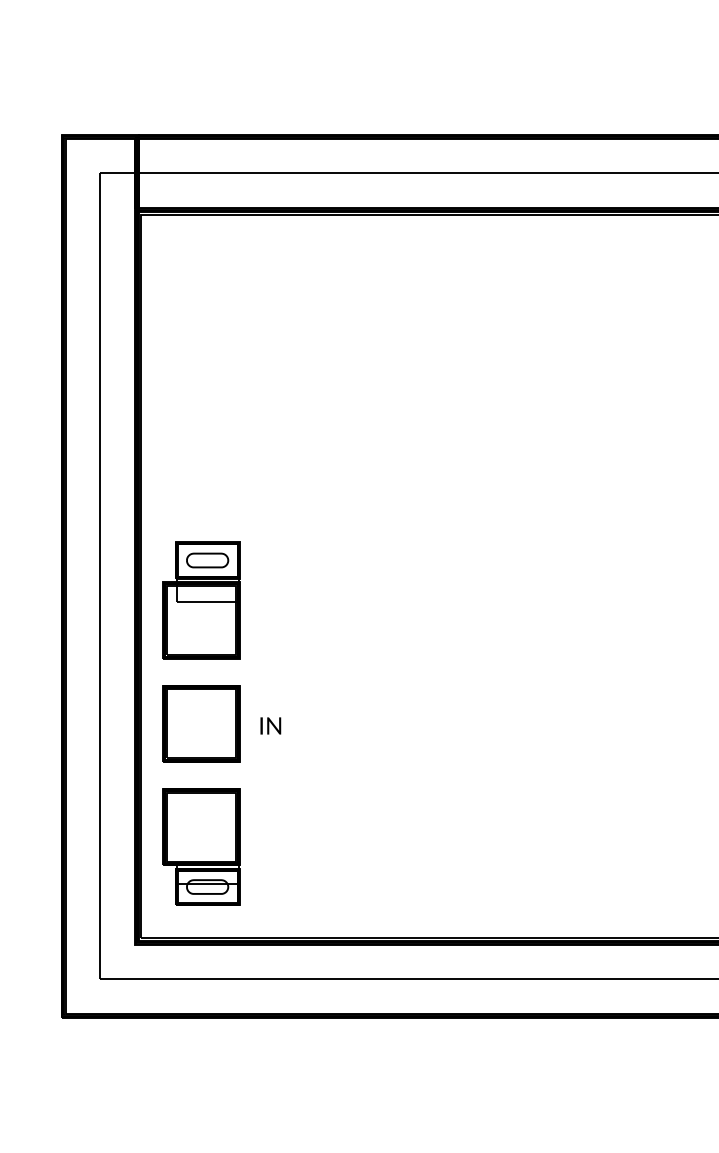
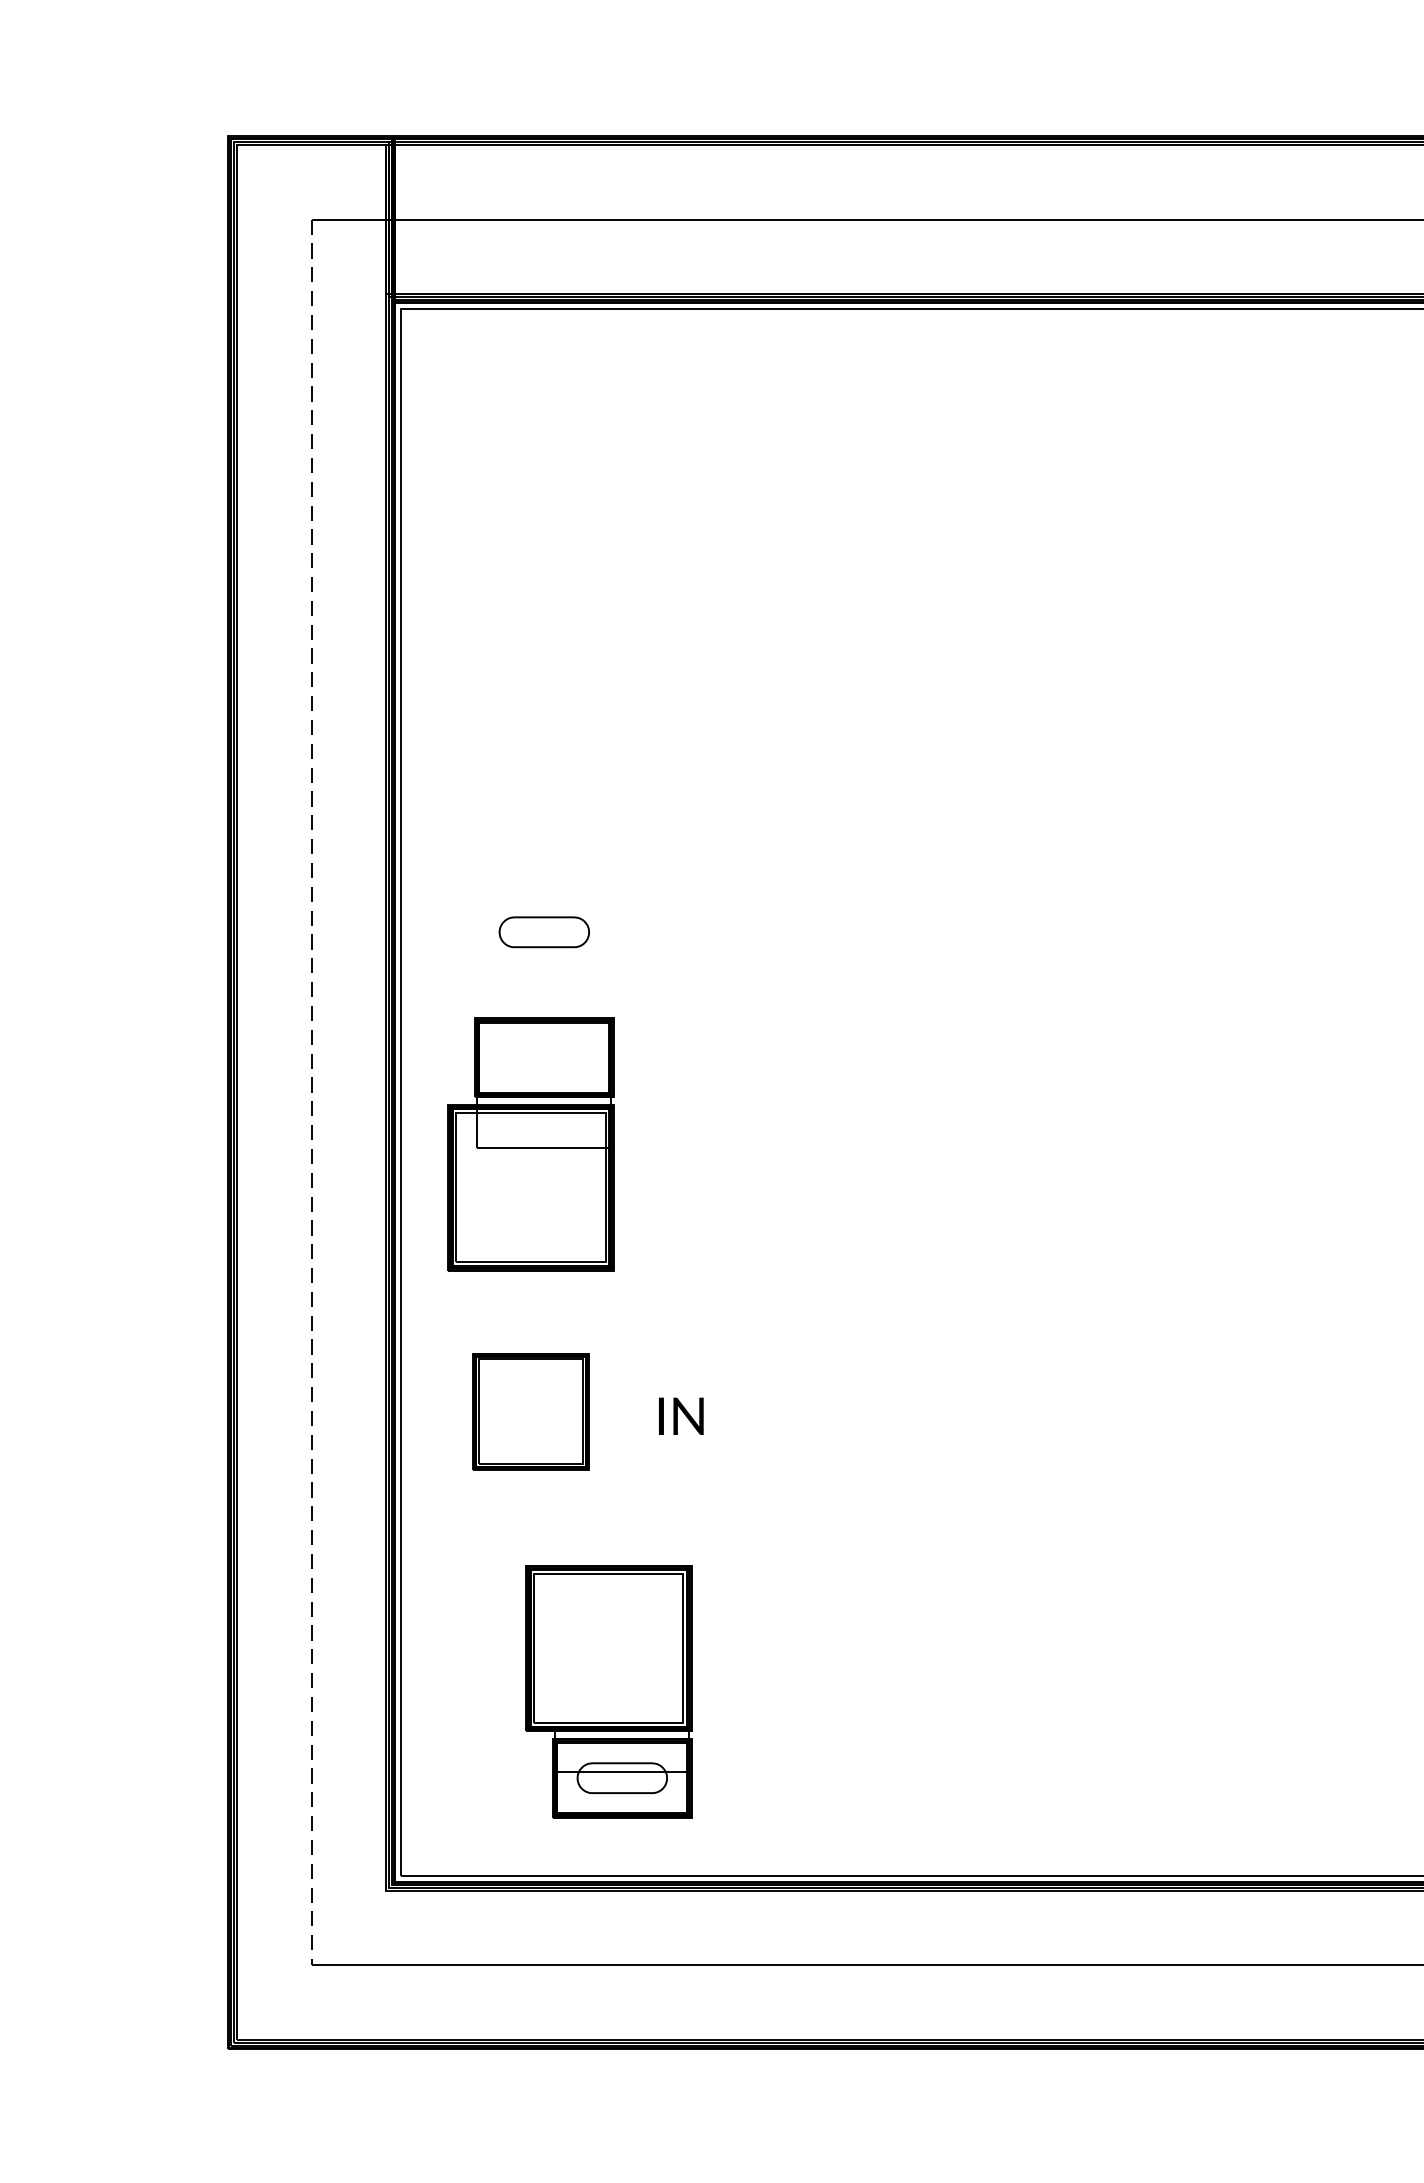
part: (207, 560) -> (544, 932), moved
line: (100, 576) -> (312, 1092), solid -> dashed
part: (201, 723) -> (531, 1410), size x0.7
part: (201, 846) -> (609, 1690), moved

